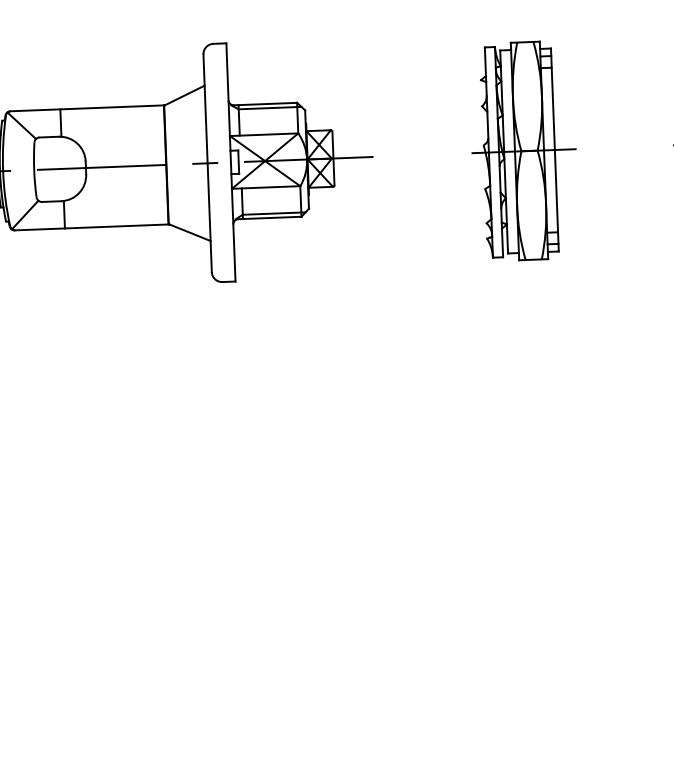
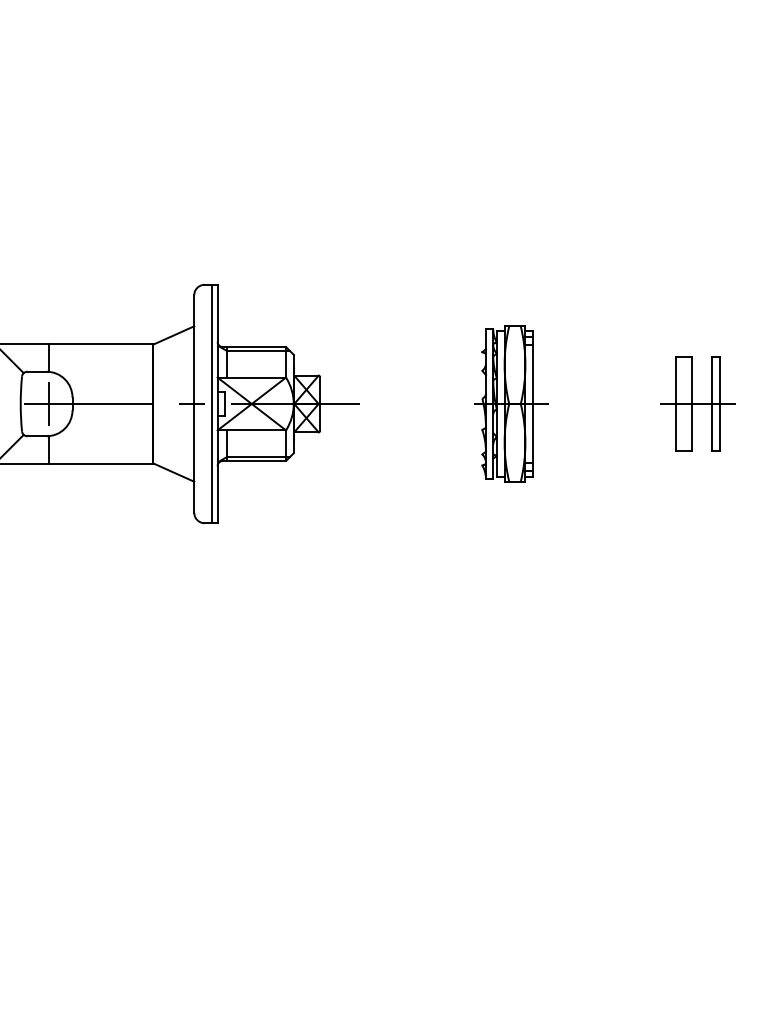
part: (524, 150) -> (511, 403), size x0.71
line: (225, 162) -> (212, 403), added
line: (62, 168) -> (49, 403), added

